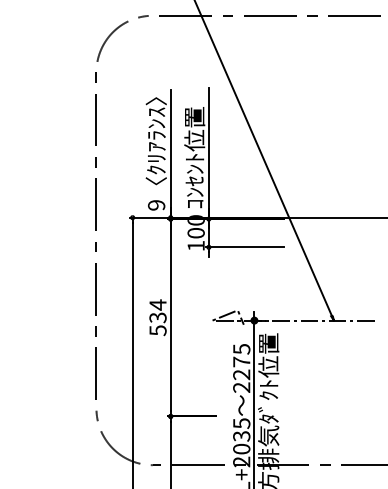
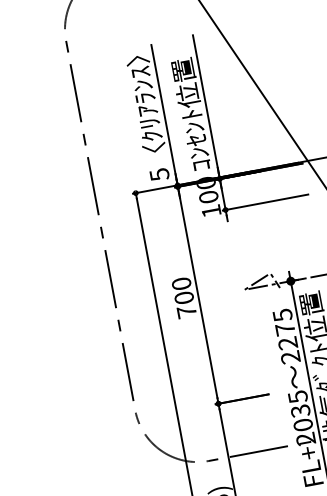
text: (156, 205) -> (159, 174), 9 -> 5
text: (157, 317) -> (183, 297), 534 -> 700

